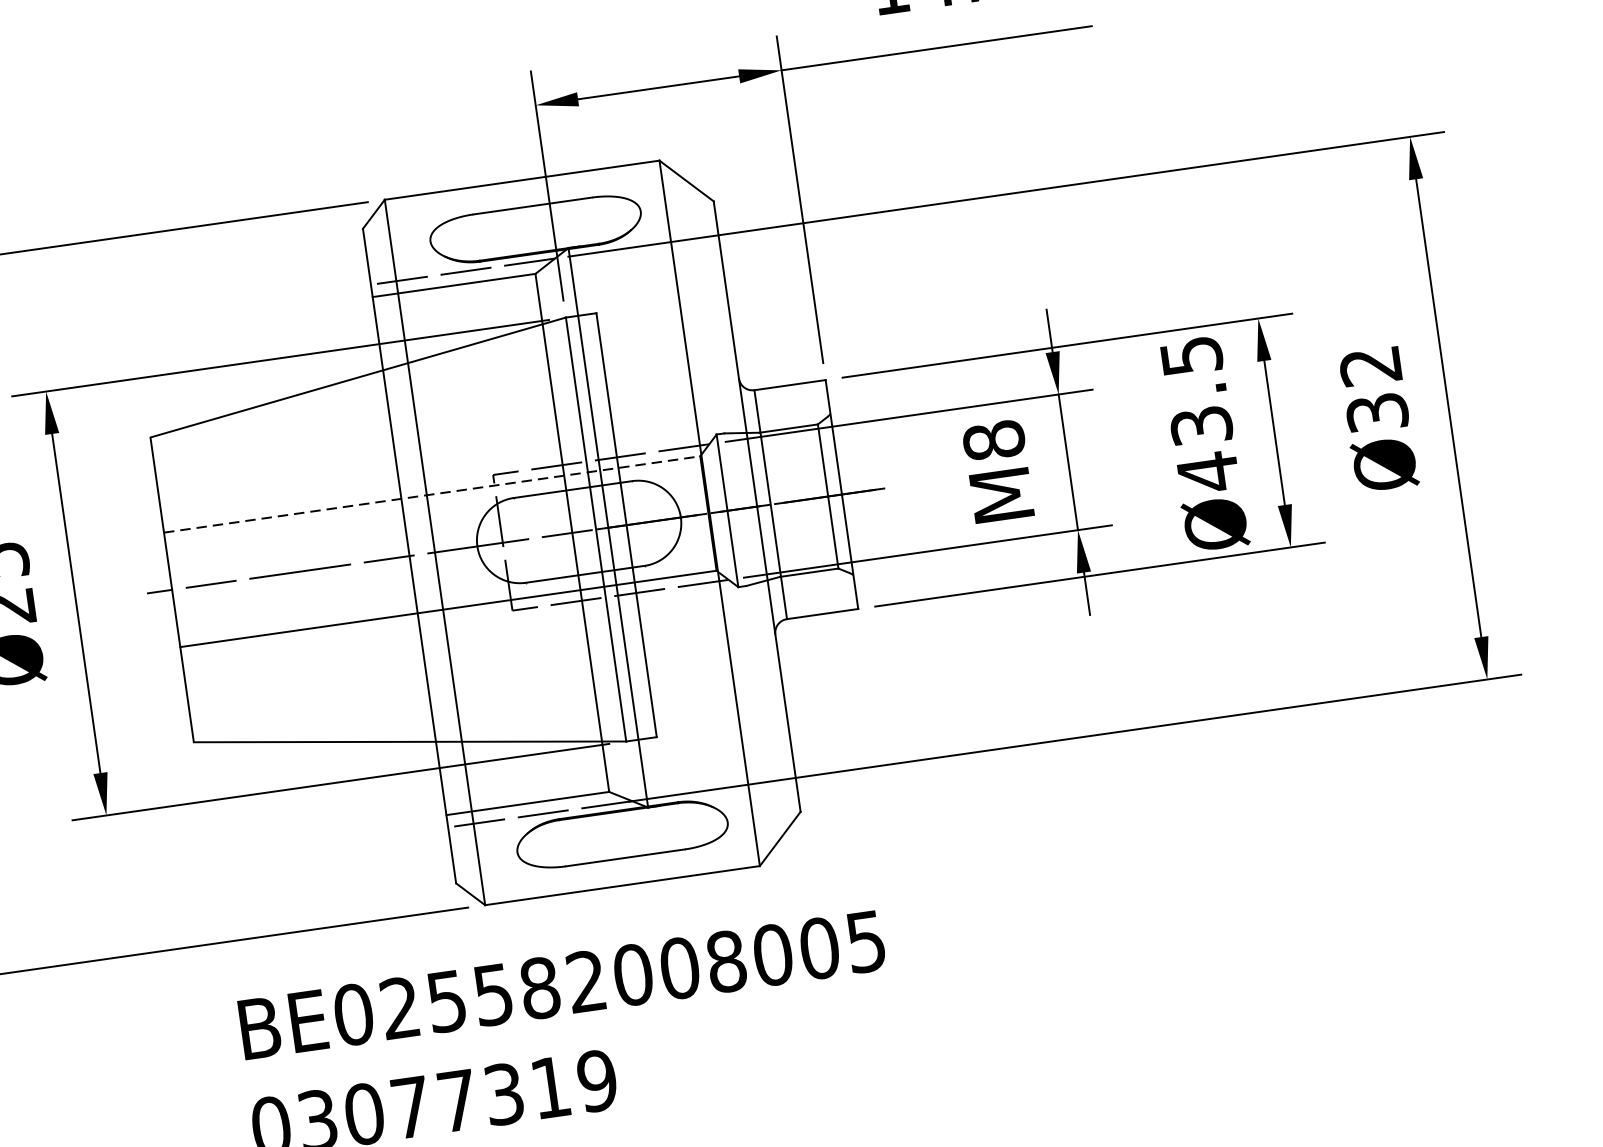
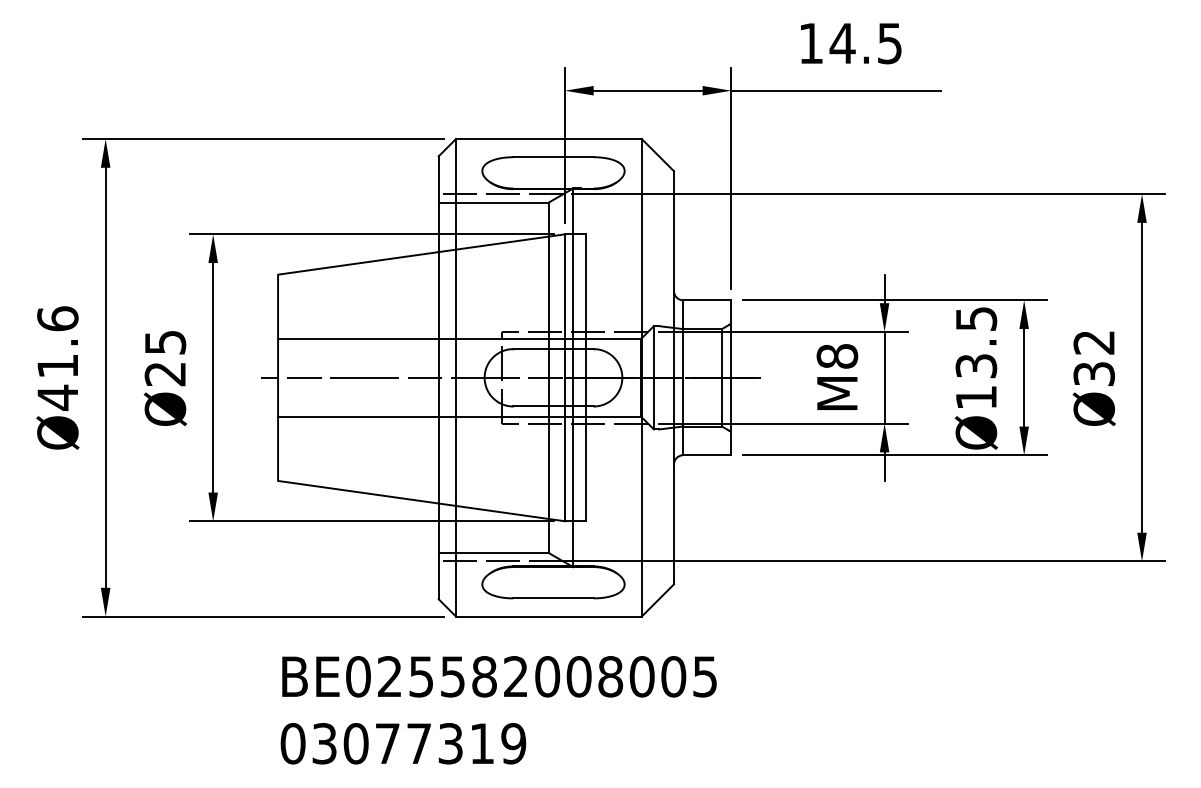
text: (1208, 472) -> (976, 397), Ø43.5 -> Ø13.5
line: (433, 494) -> (460, 339), dashed -> solid

